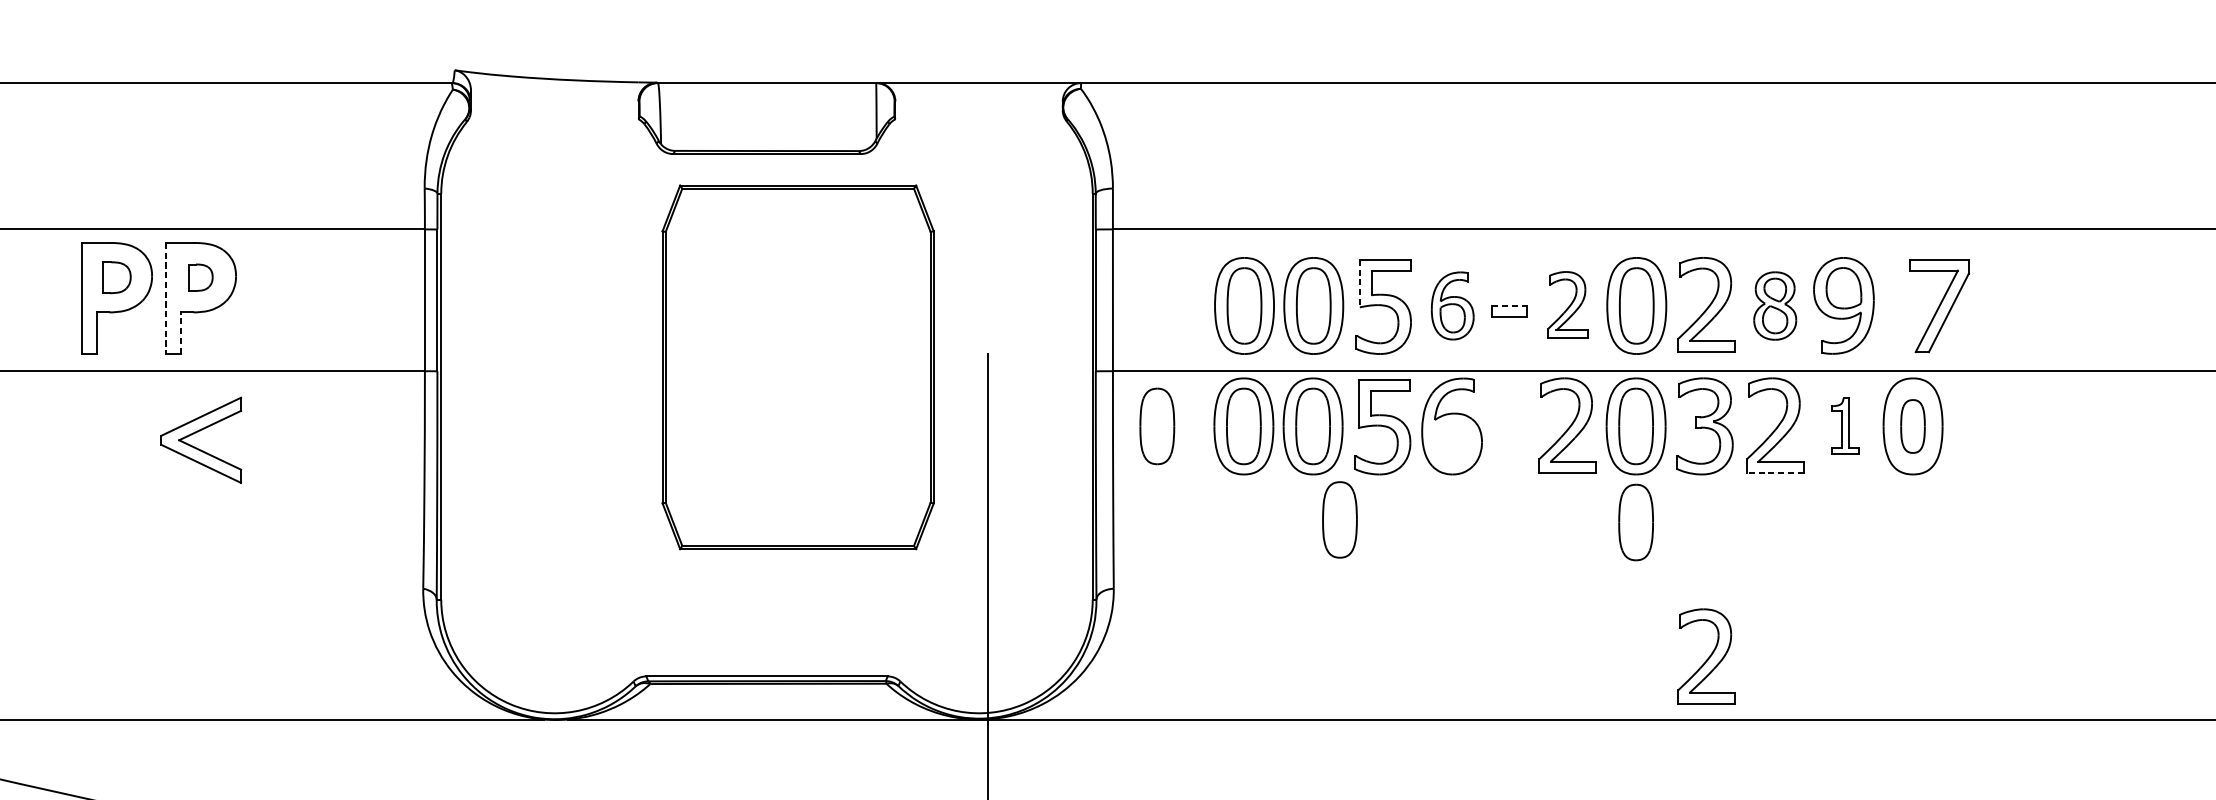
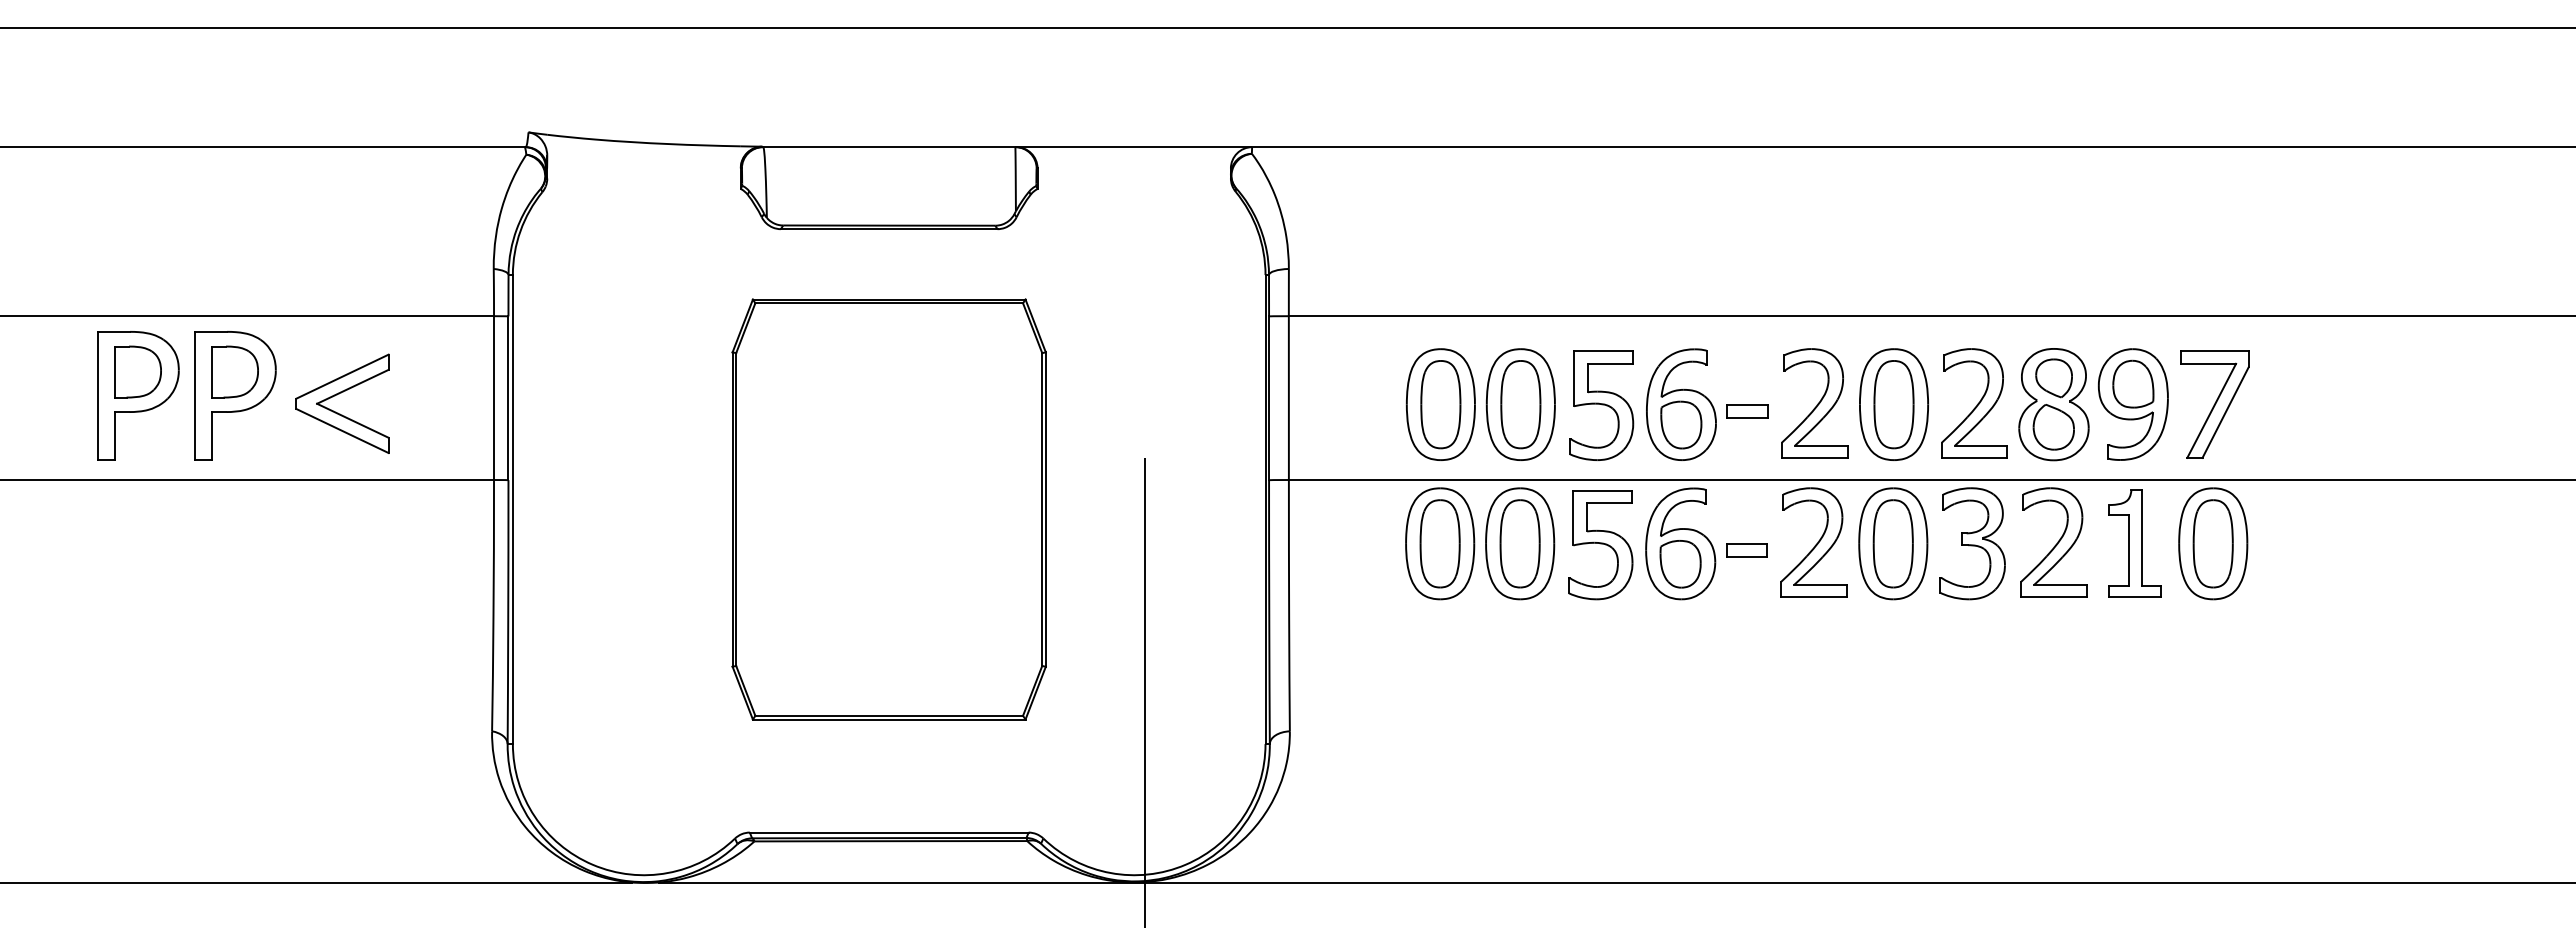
part: (116, 277) -> (137, 371), size x1.43
part: (200, 277) -> (234, 371), size x1.67
line: (1360, 284) -> (1574, 379), dashed -> solid
line: (166, 298) -> (195, 395), dashed -> solid
part: (1567, 304) -> (1814, 403), size x1.43
part: (1452, 305) -> (1681, 404), size x1.43
line: (1509, 305) -> (1747, 404), dashed -> solid
part: (1774, 305) -> (2053, 404), size x1.43
part: (1939, 305) -> (2214, 404), moved
line: (180, 332) -> (211, 435), dashed -> solid
part: (797, 367) -> (888, 509), moved
part: (1156, 426) -> (1339, 543), removed
part: (1844, 426) -> (2134, 543), size x1.67
part: (1912, 426) -> (2212, 543), size x1.43
part: (1509, 432) -> (1746, 550), added
part: (196, 433) -> (337, 395), moved
part: (1451, 444) -> (1680, 564), added
line: (1774, 472) -> (2053, 597), dashed -> solid
part: (1339, 519) -> (1550, 651), removed
part: (1635, 522) -> (1892, 654), removed
part: (1706, 656) -> (1974, 809), removed

